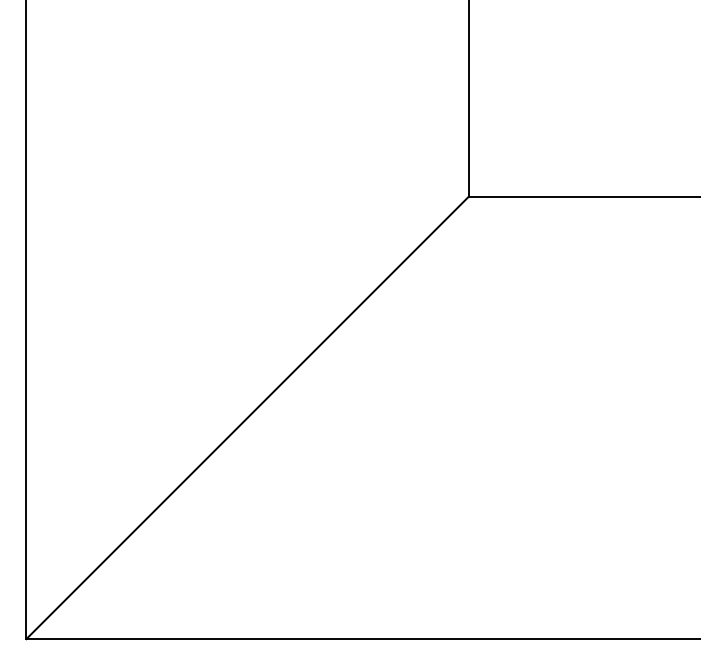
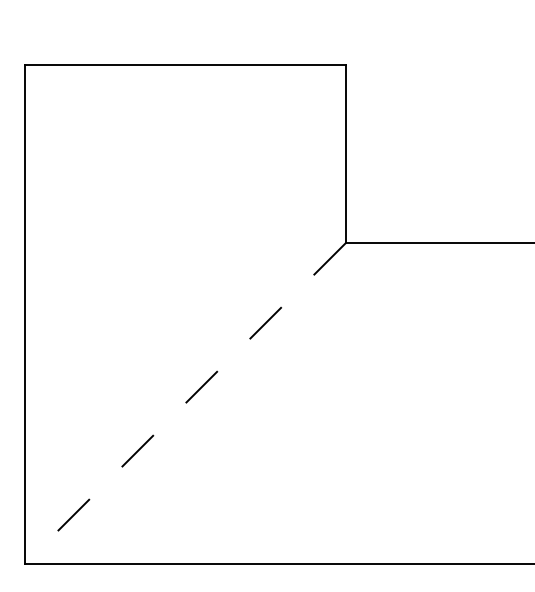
line: (247, 417) -> (185, 403), solid -> dashed

